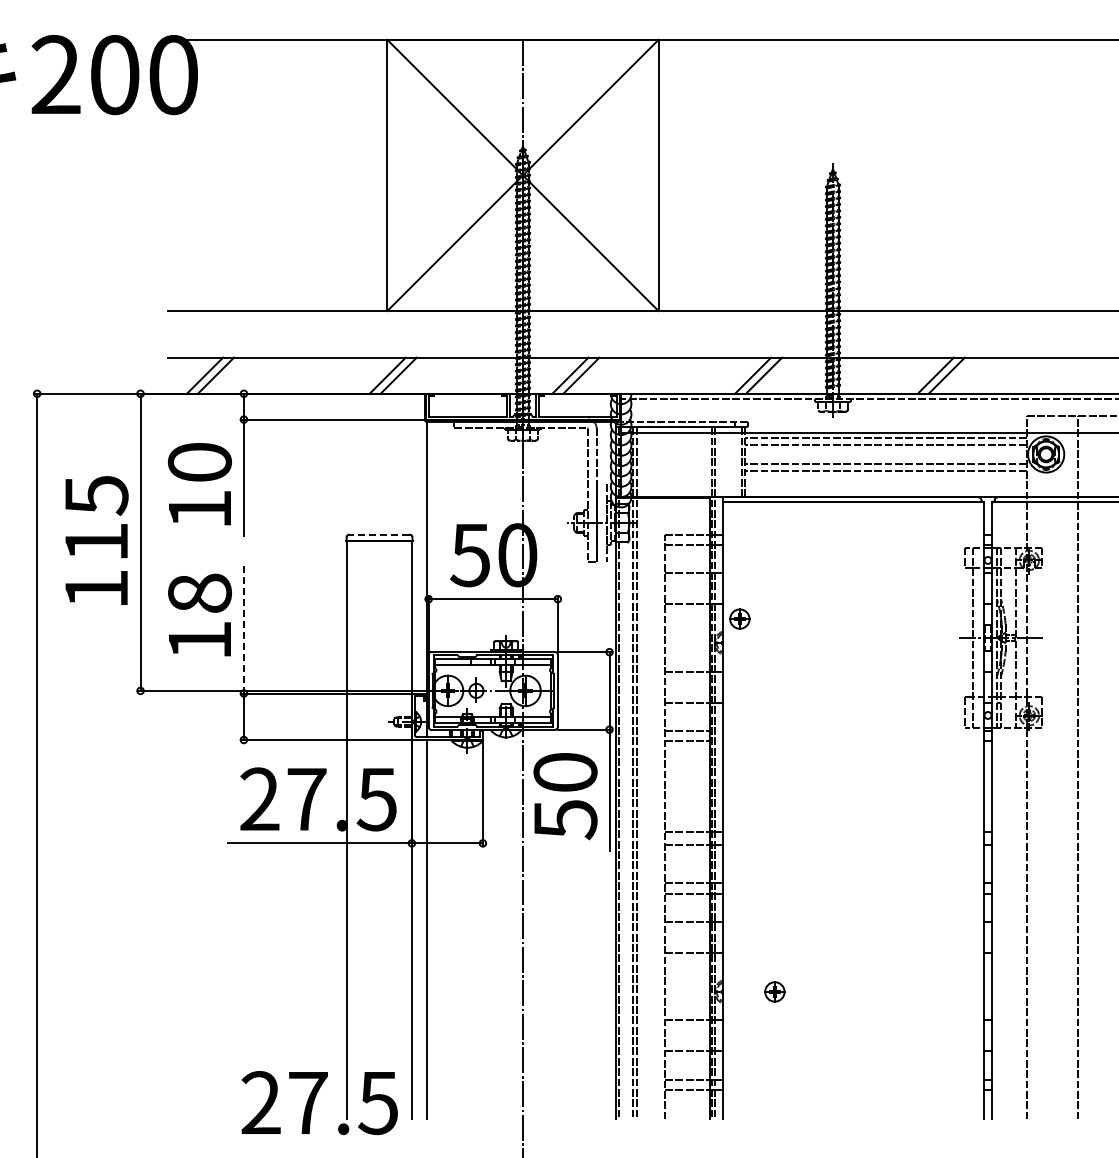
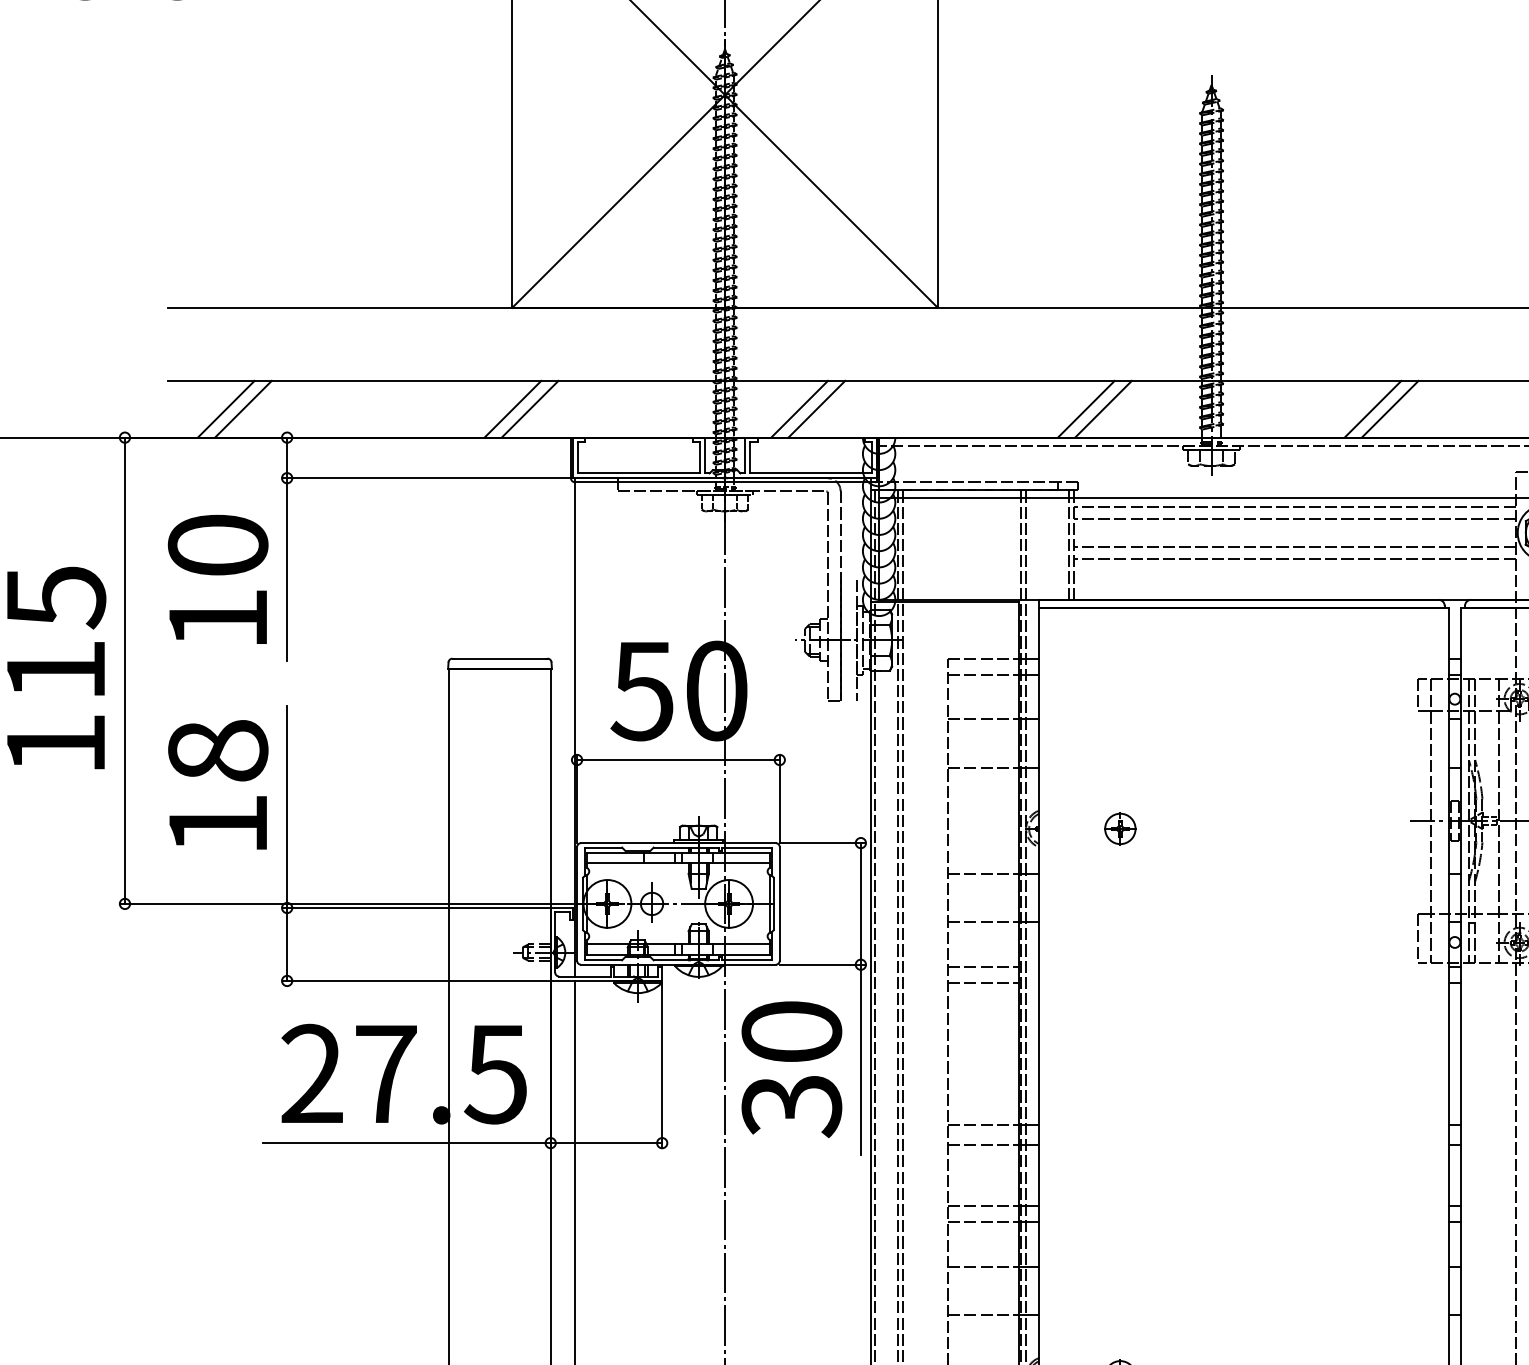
line: (379, 534) -> (499, 658), dashed -> solid
part: (739, 618) -> (1119, 827), moved
line: (243, 628) -> (286, 805), dashed -> solid
text: (565, 820) -> (791, 1107), 50 -> 30

